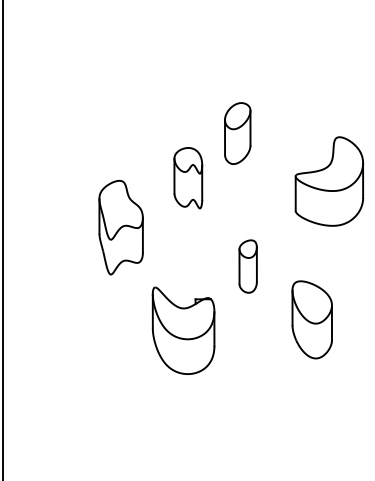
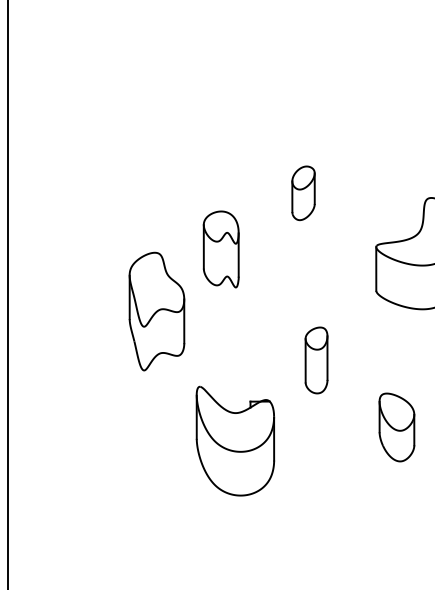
part: (237, 133) -> (303, 193), size x0.7
part: (188, 178) -> (221, 249), moved
part: (311, 319) -> (396, 426), size x0.7

